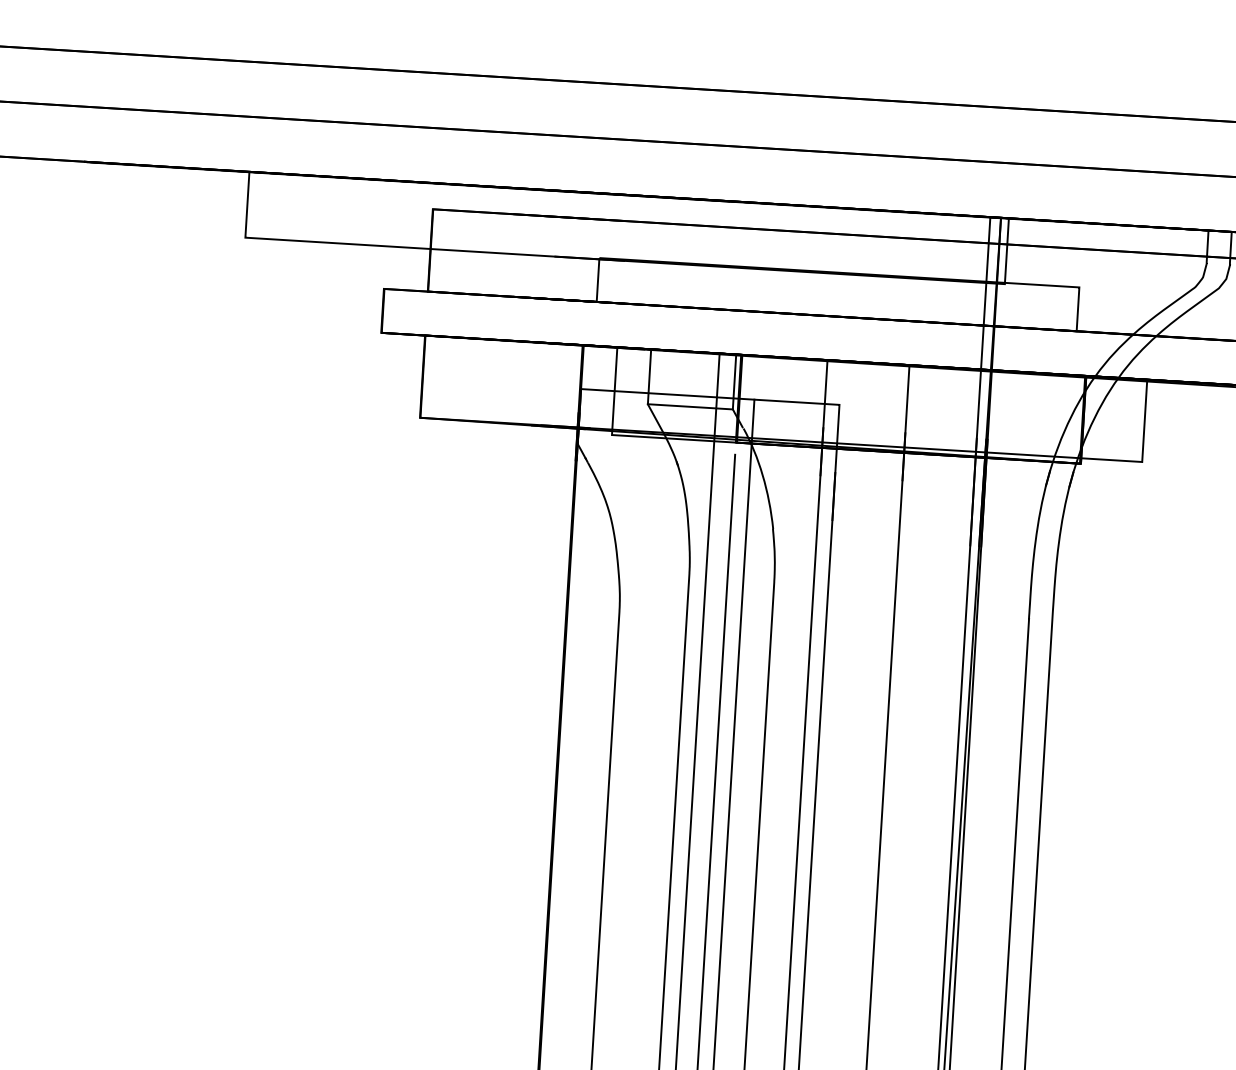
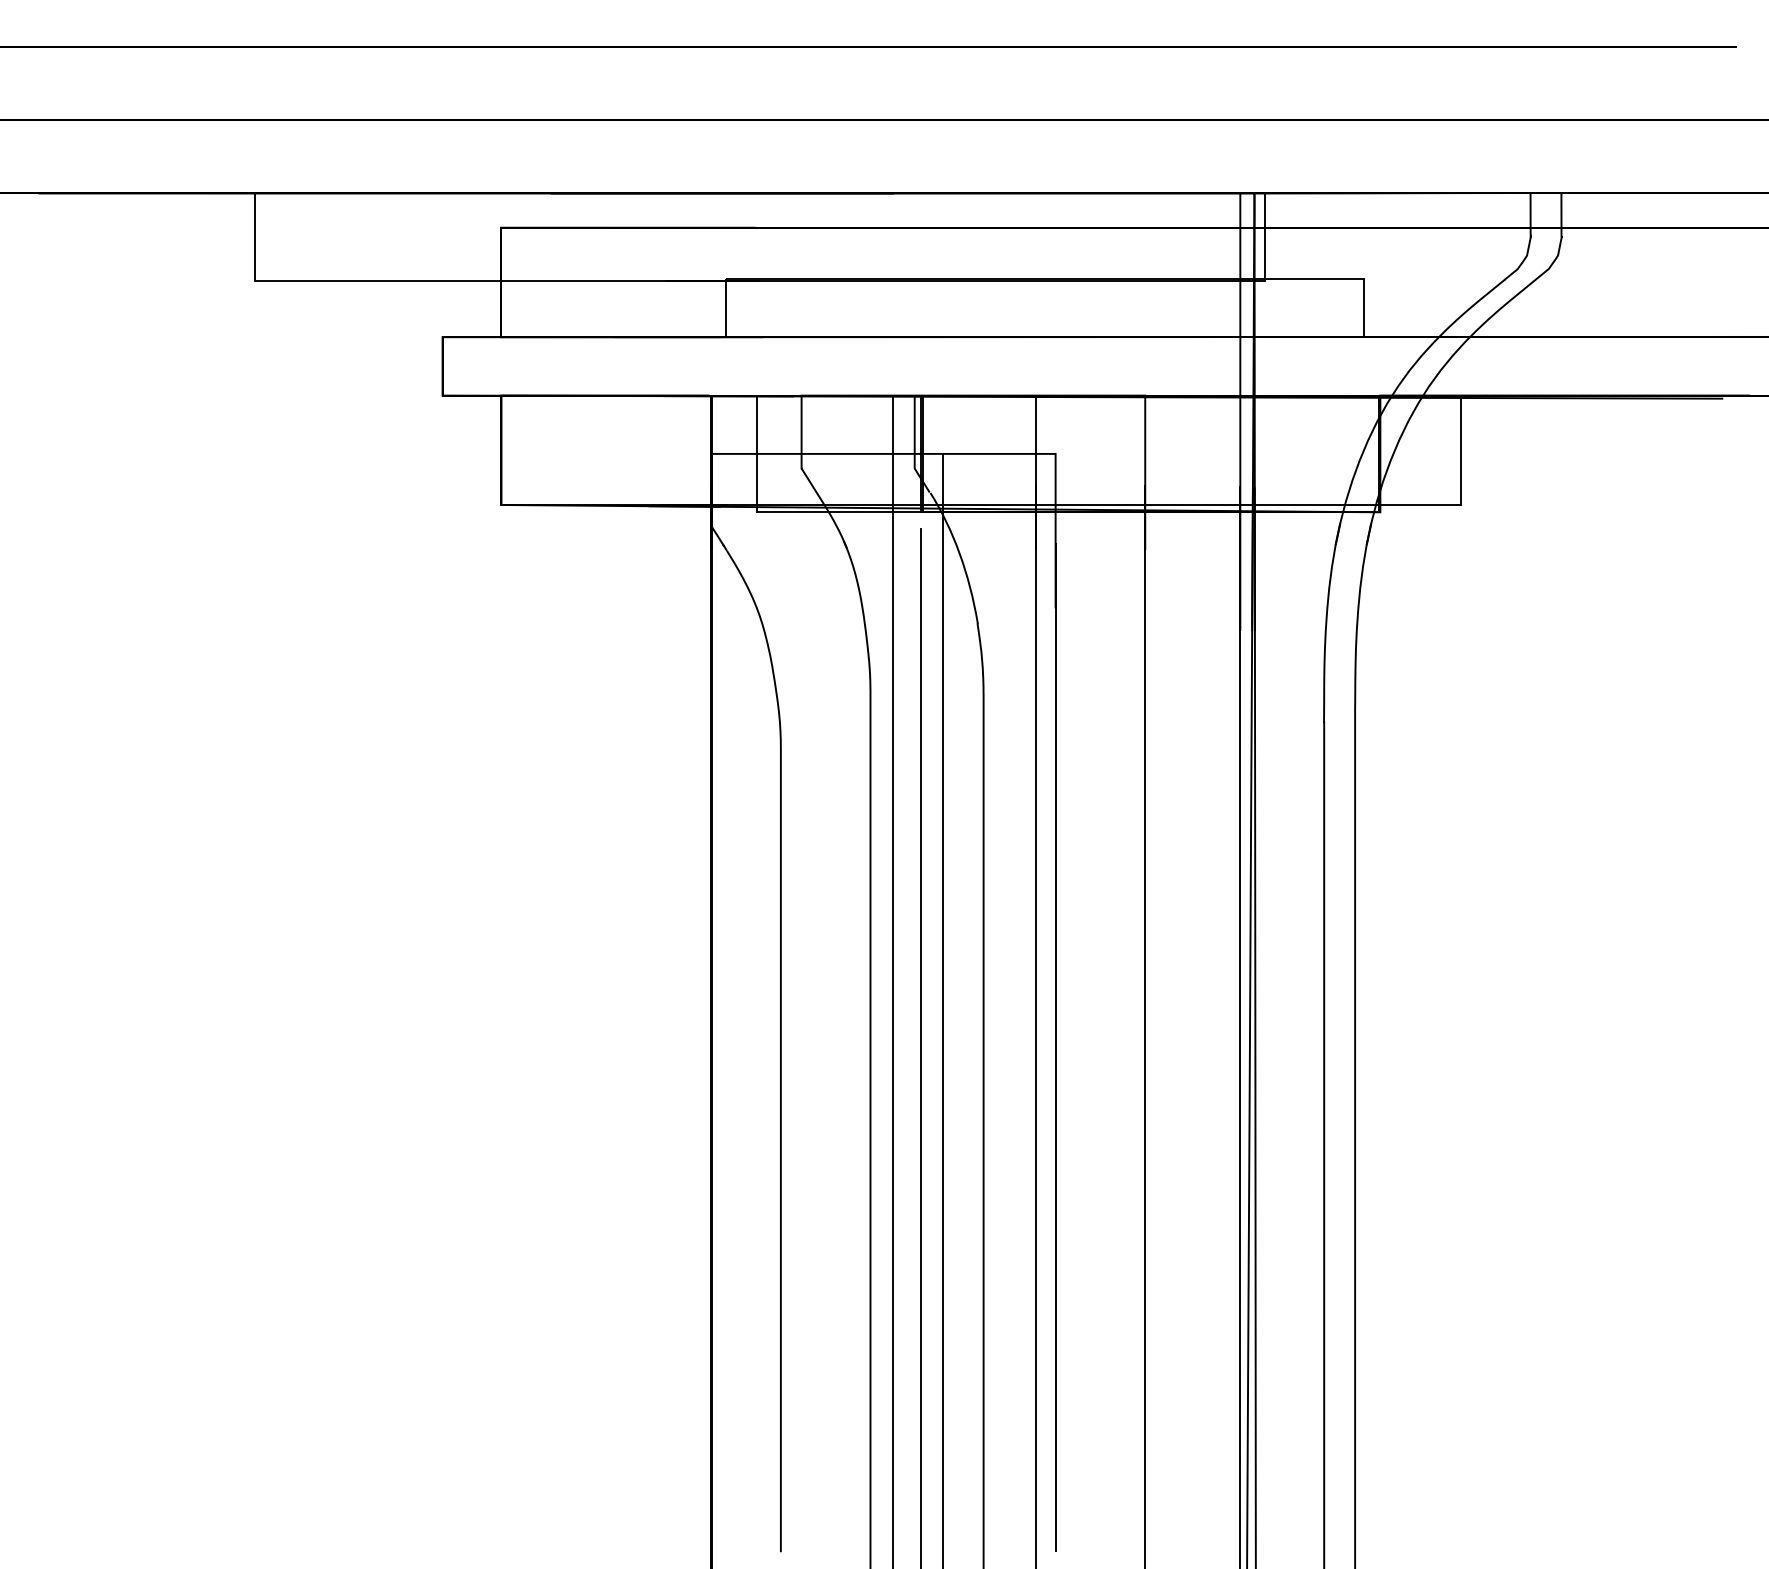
line: (689, 406) -> (857, 468), removed

